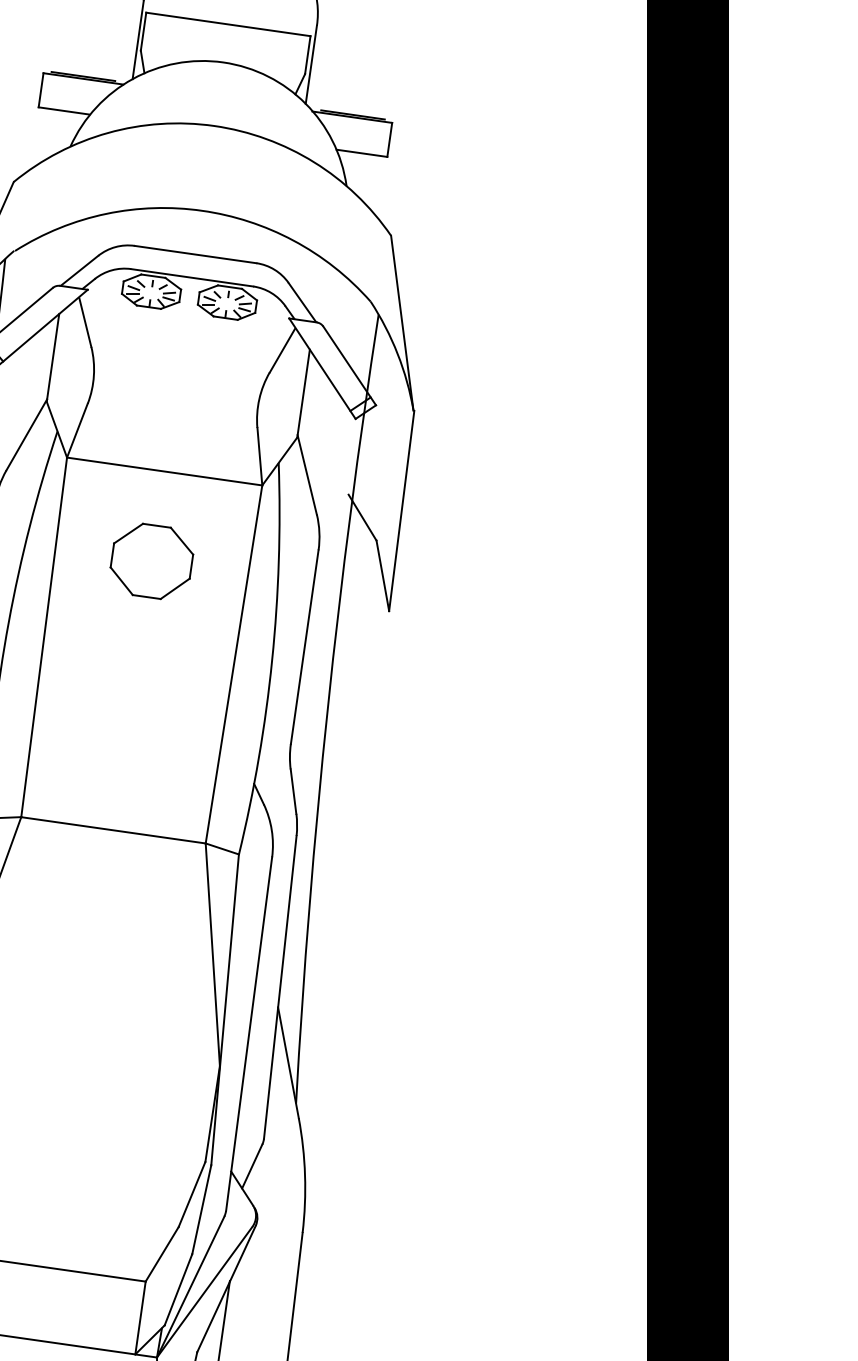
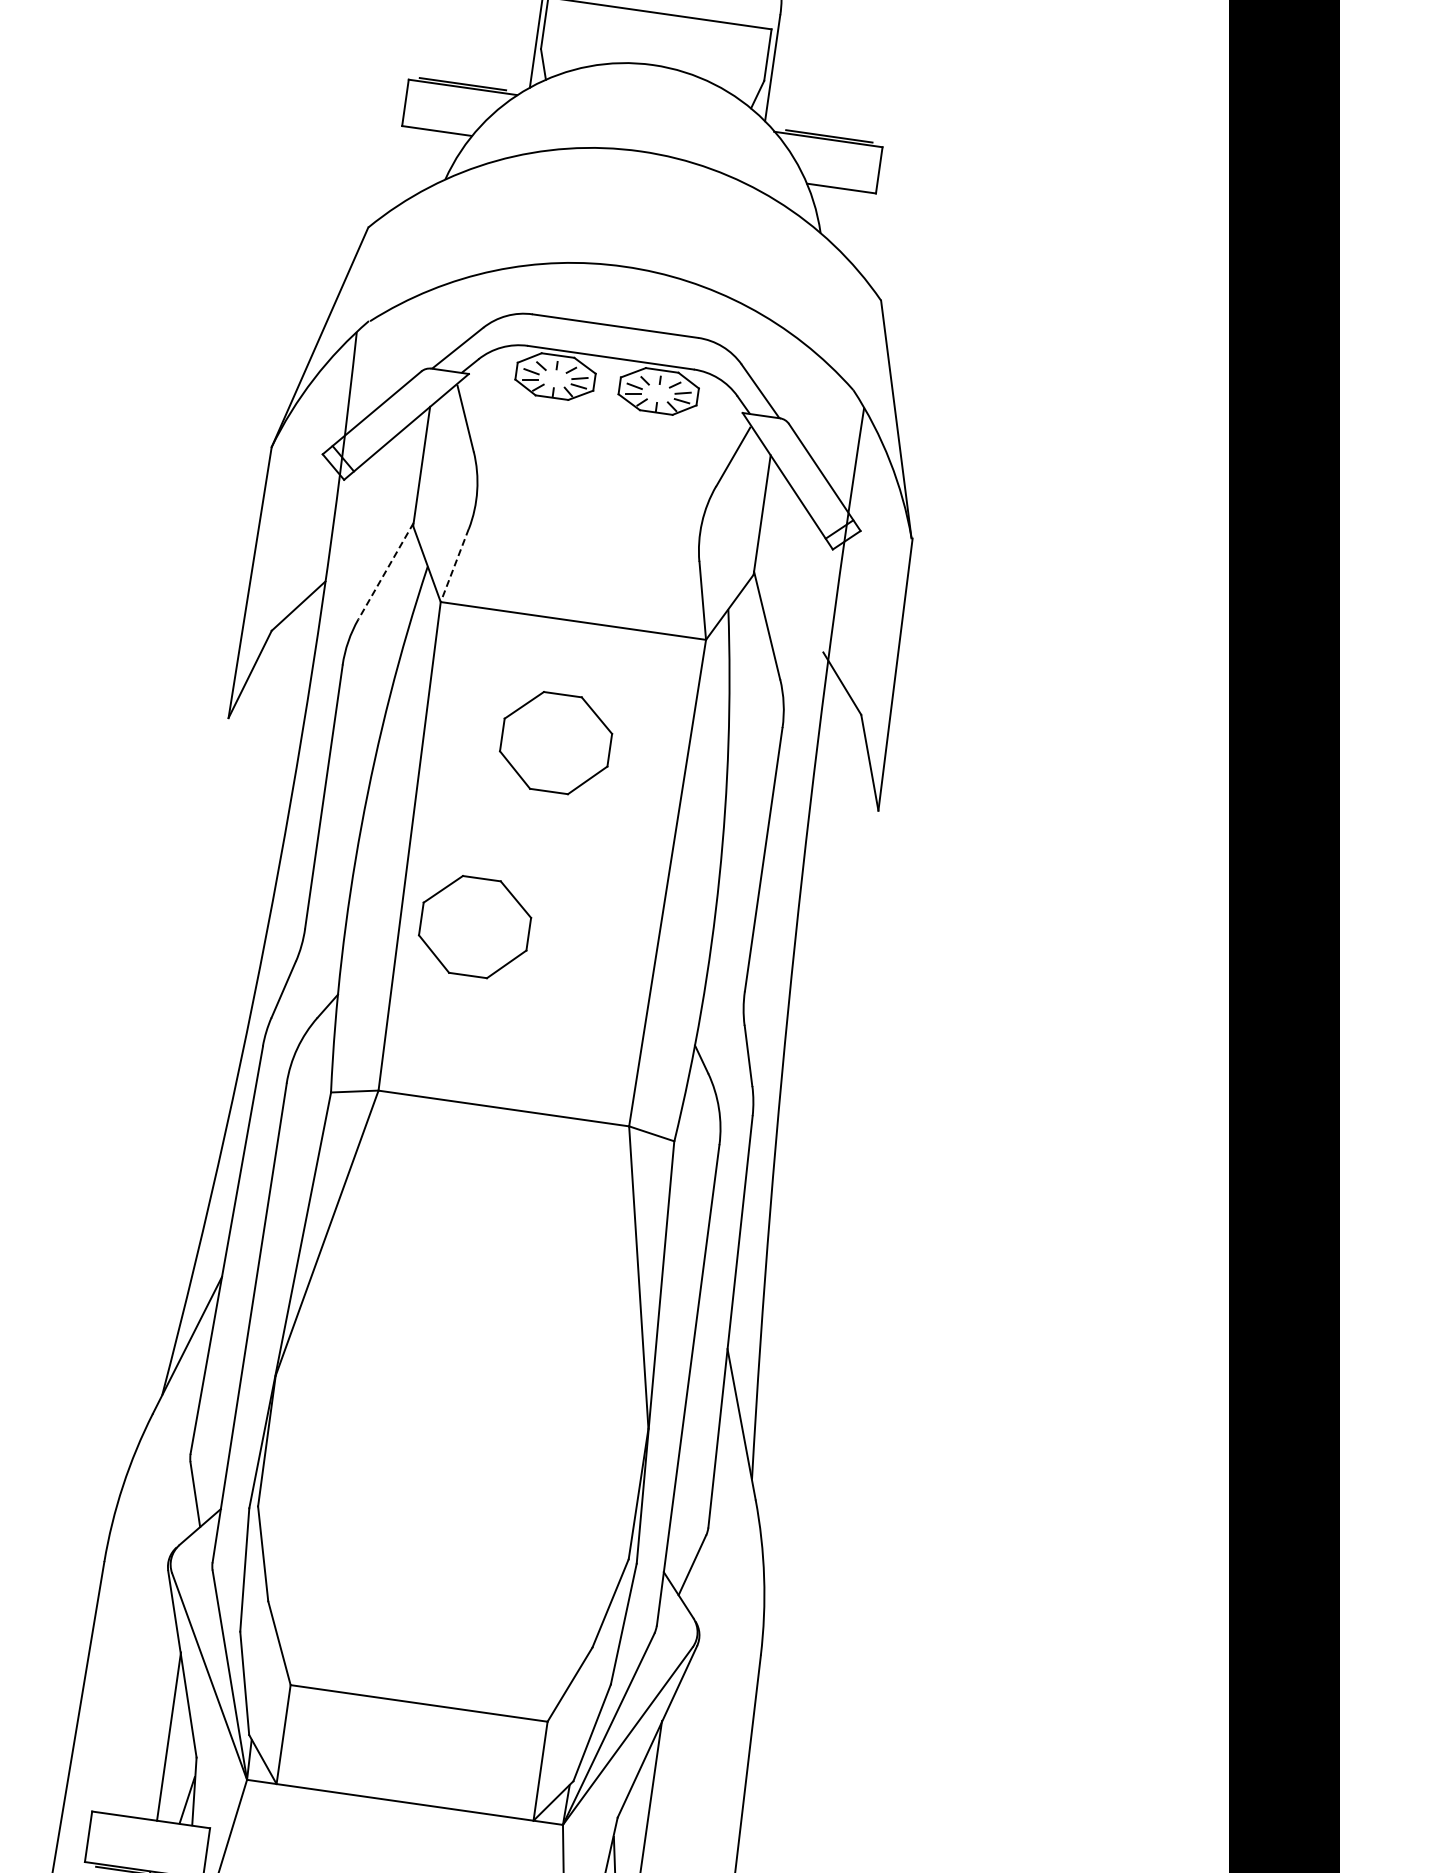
line: (77, 430) -> (454, 565), solid -> dashed
line: (26, 435) -> (385, 571), solid -> dashed
part: (92, 697) -> (475, 927), added

